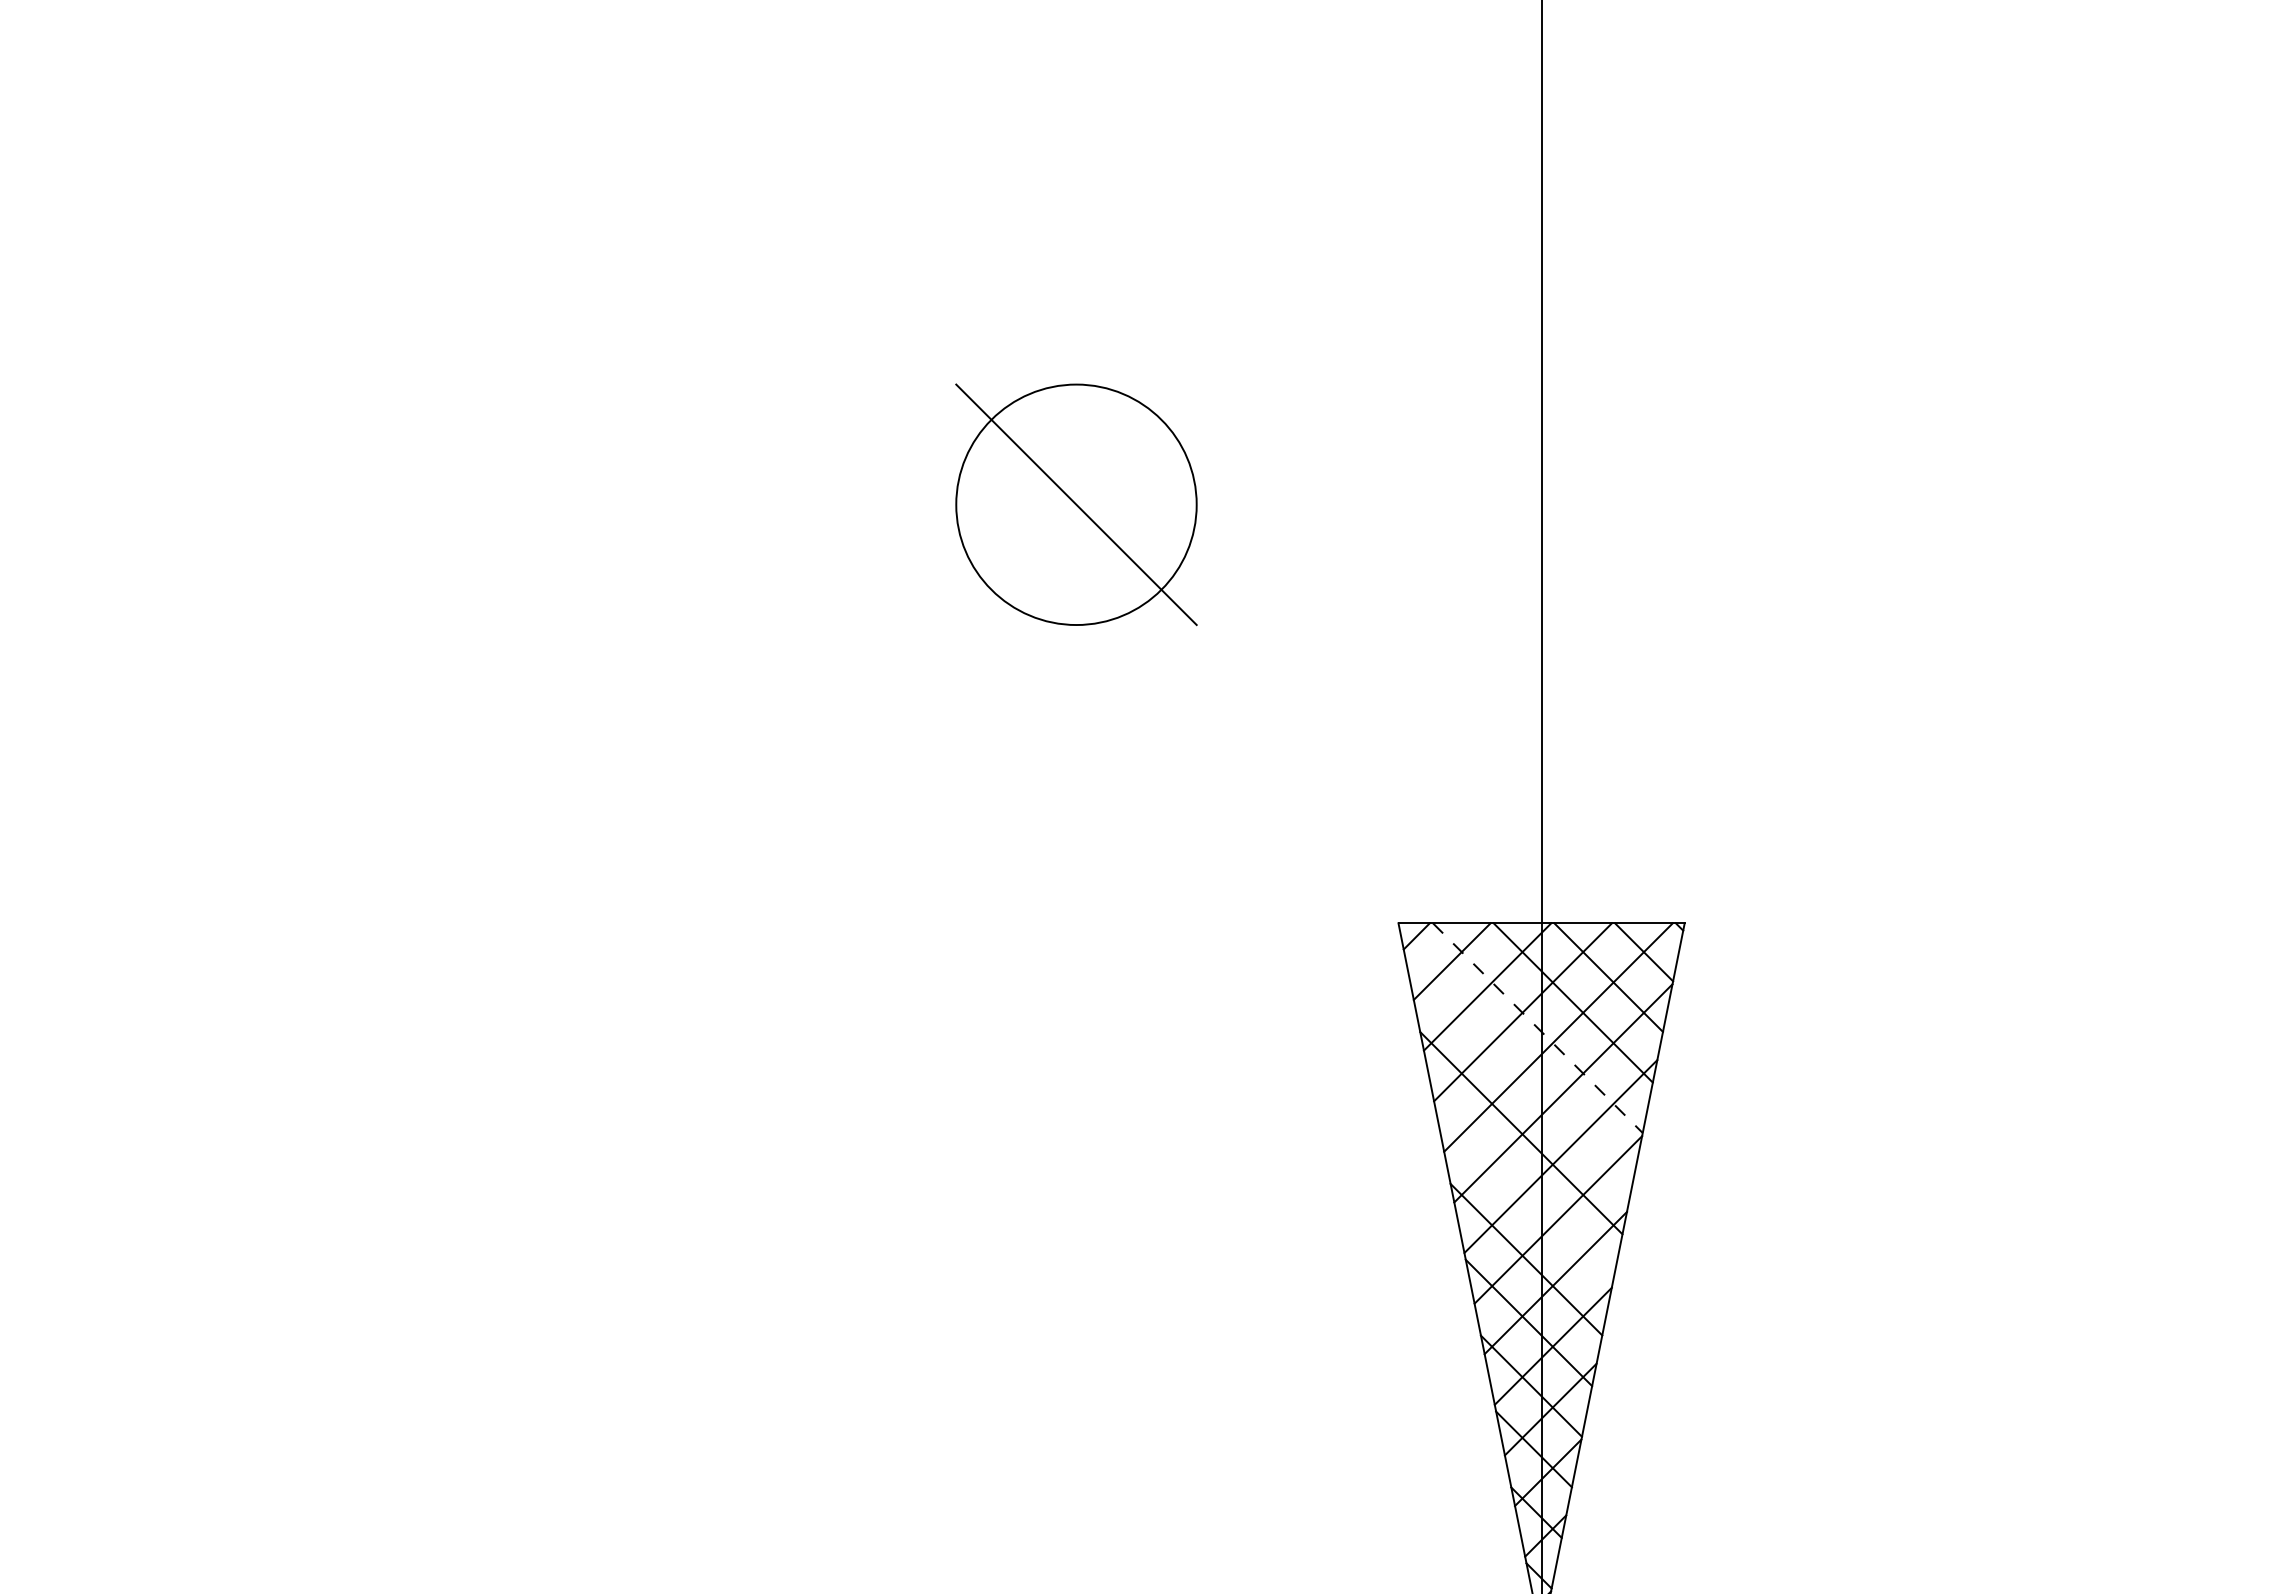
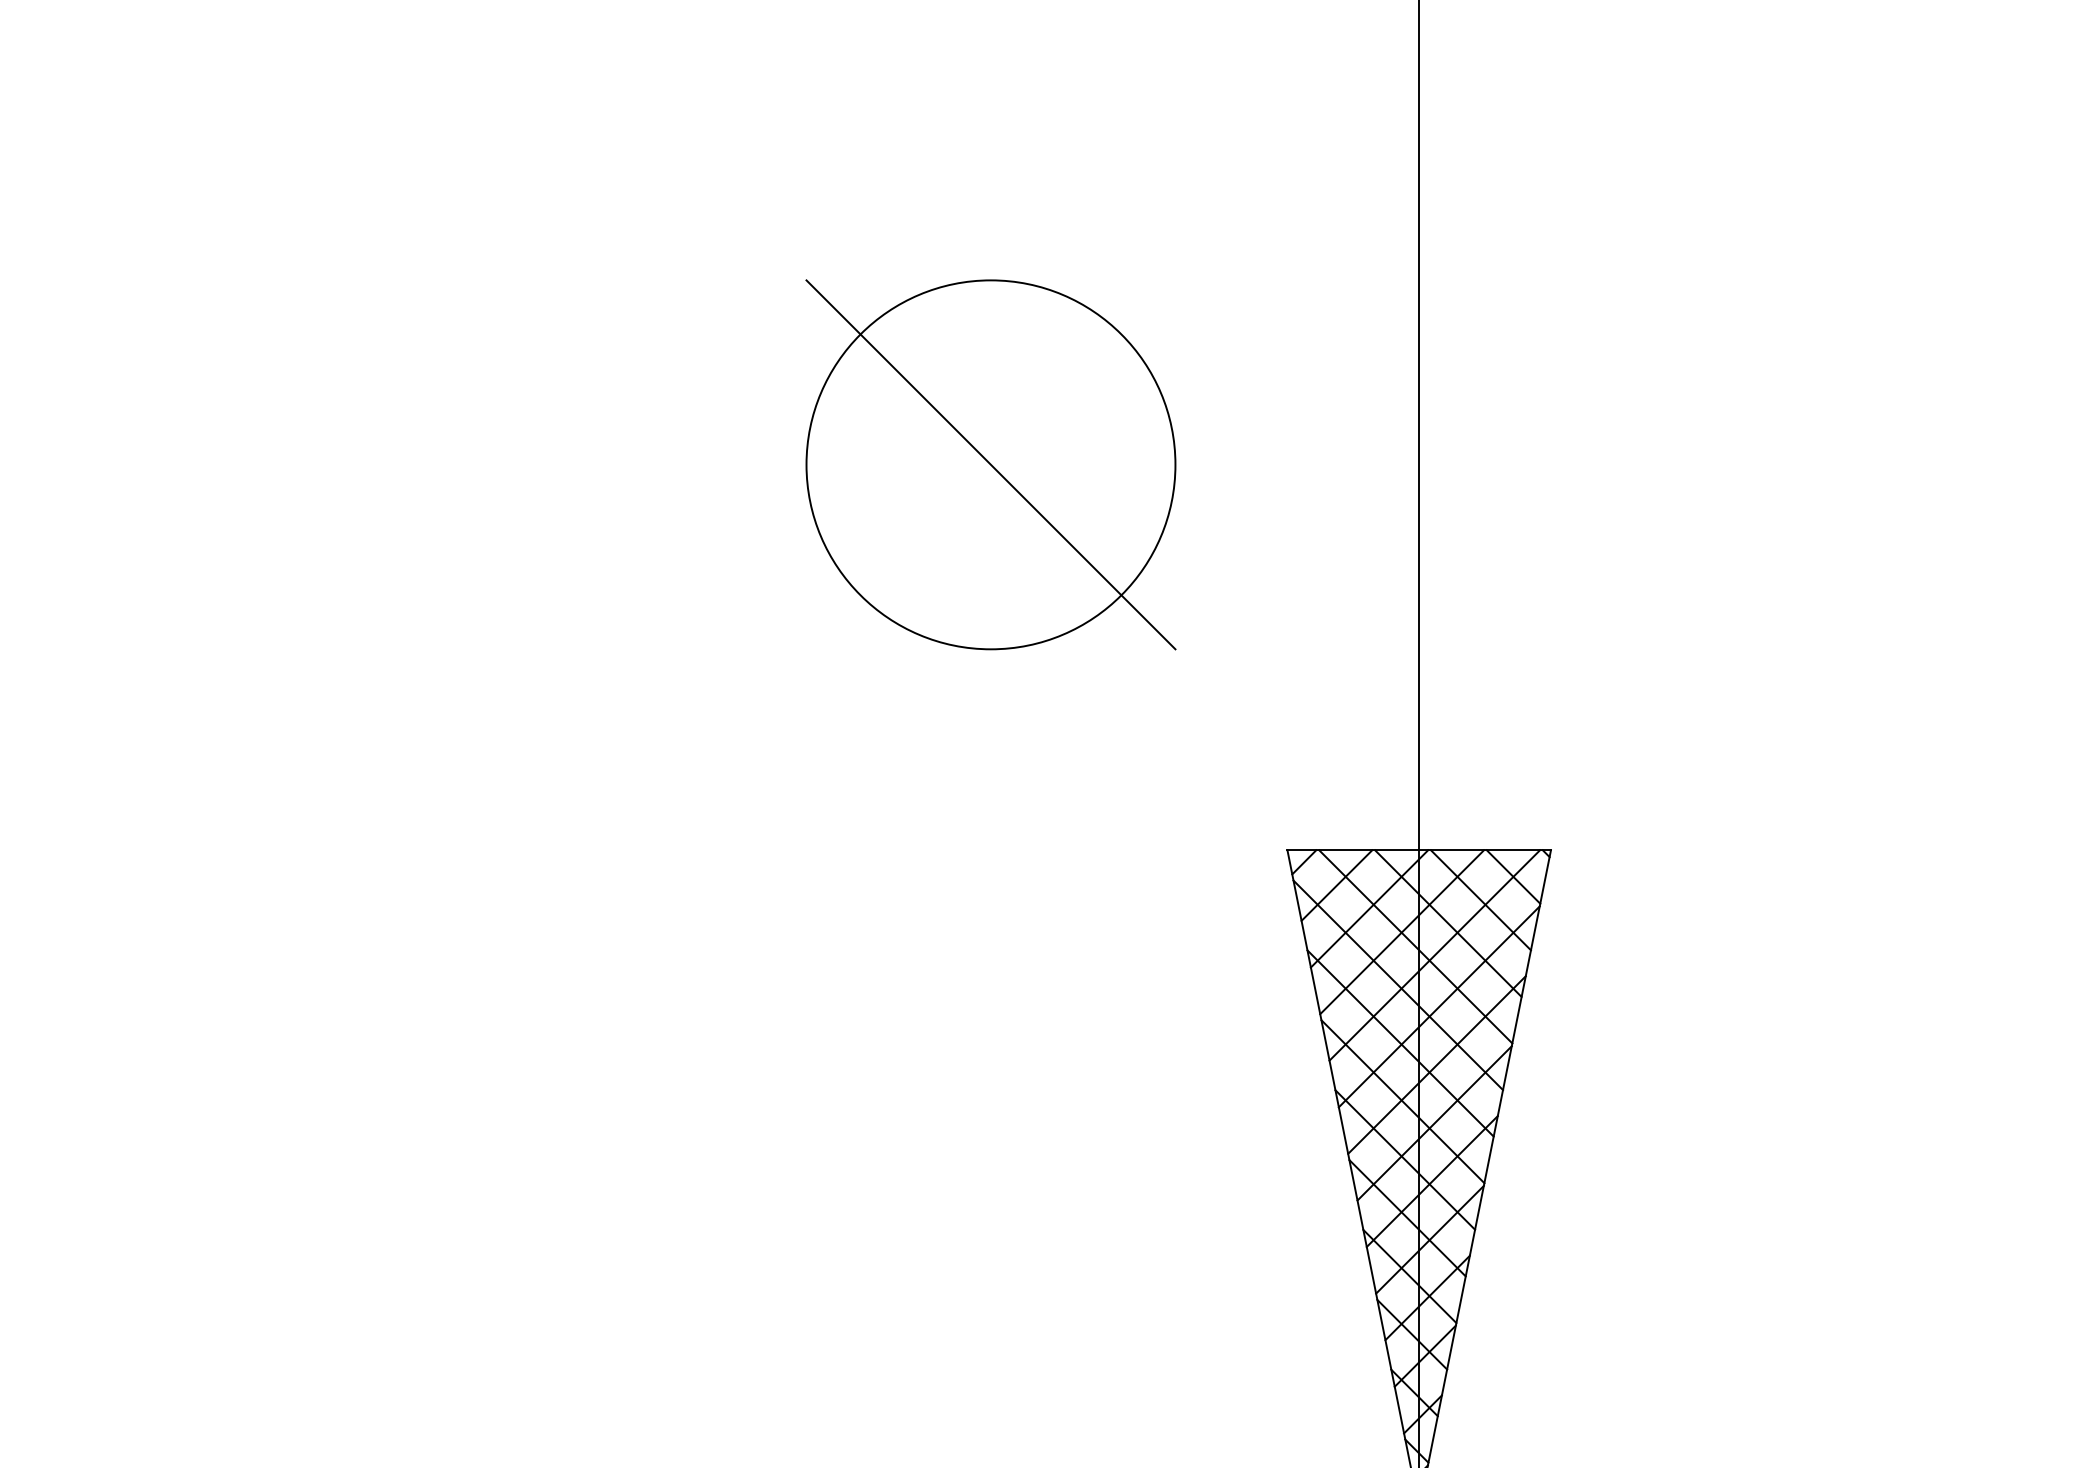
part: (1076, 504) -> (990, 464), size x1.67
line: (1538, 1028) -> (1416, 947), dashed -> solid
line: (1518, 1069) -> (1397, 984), added
line: (1523, 1195) -> (1402, 1100), added

